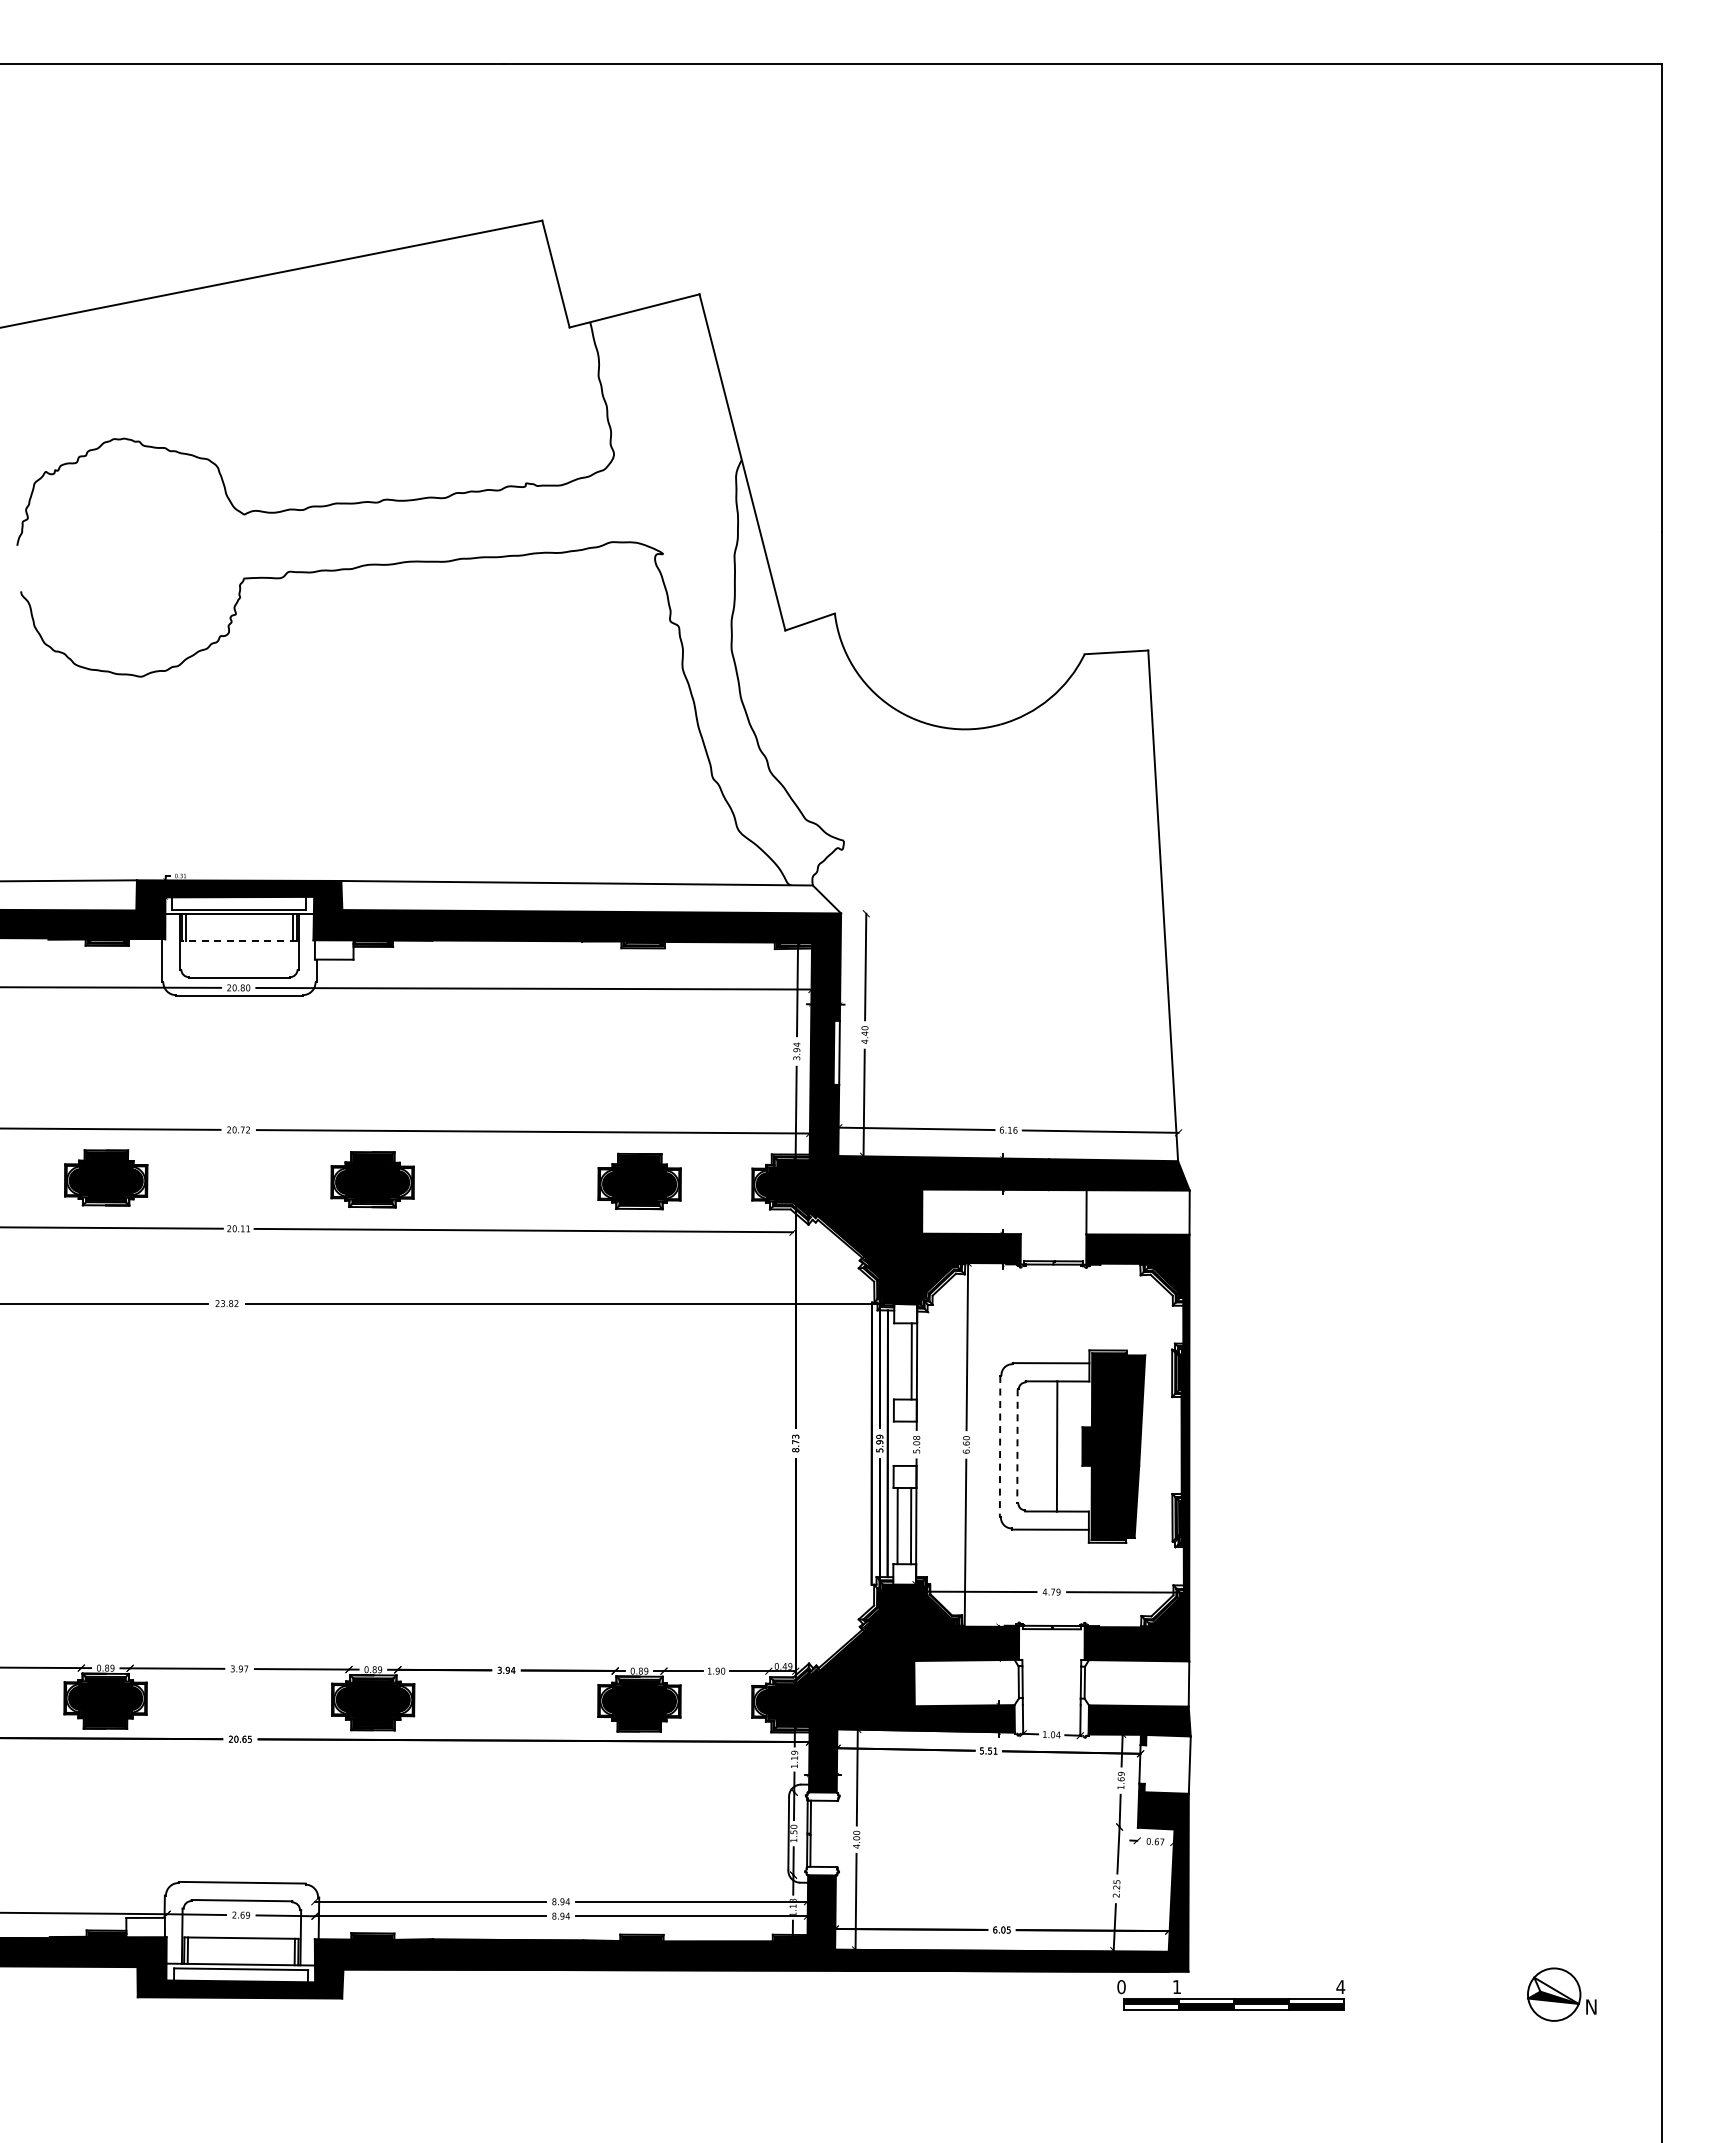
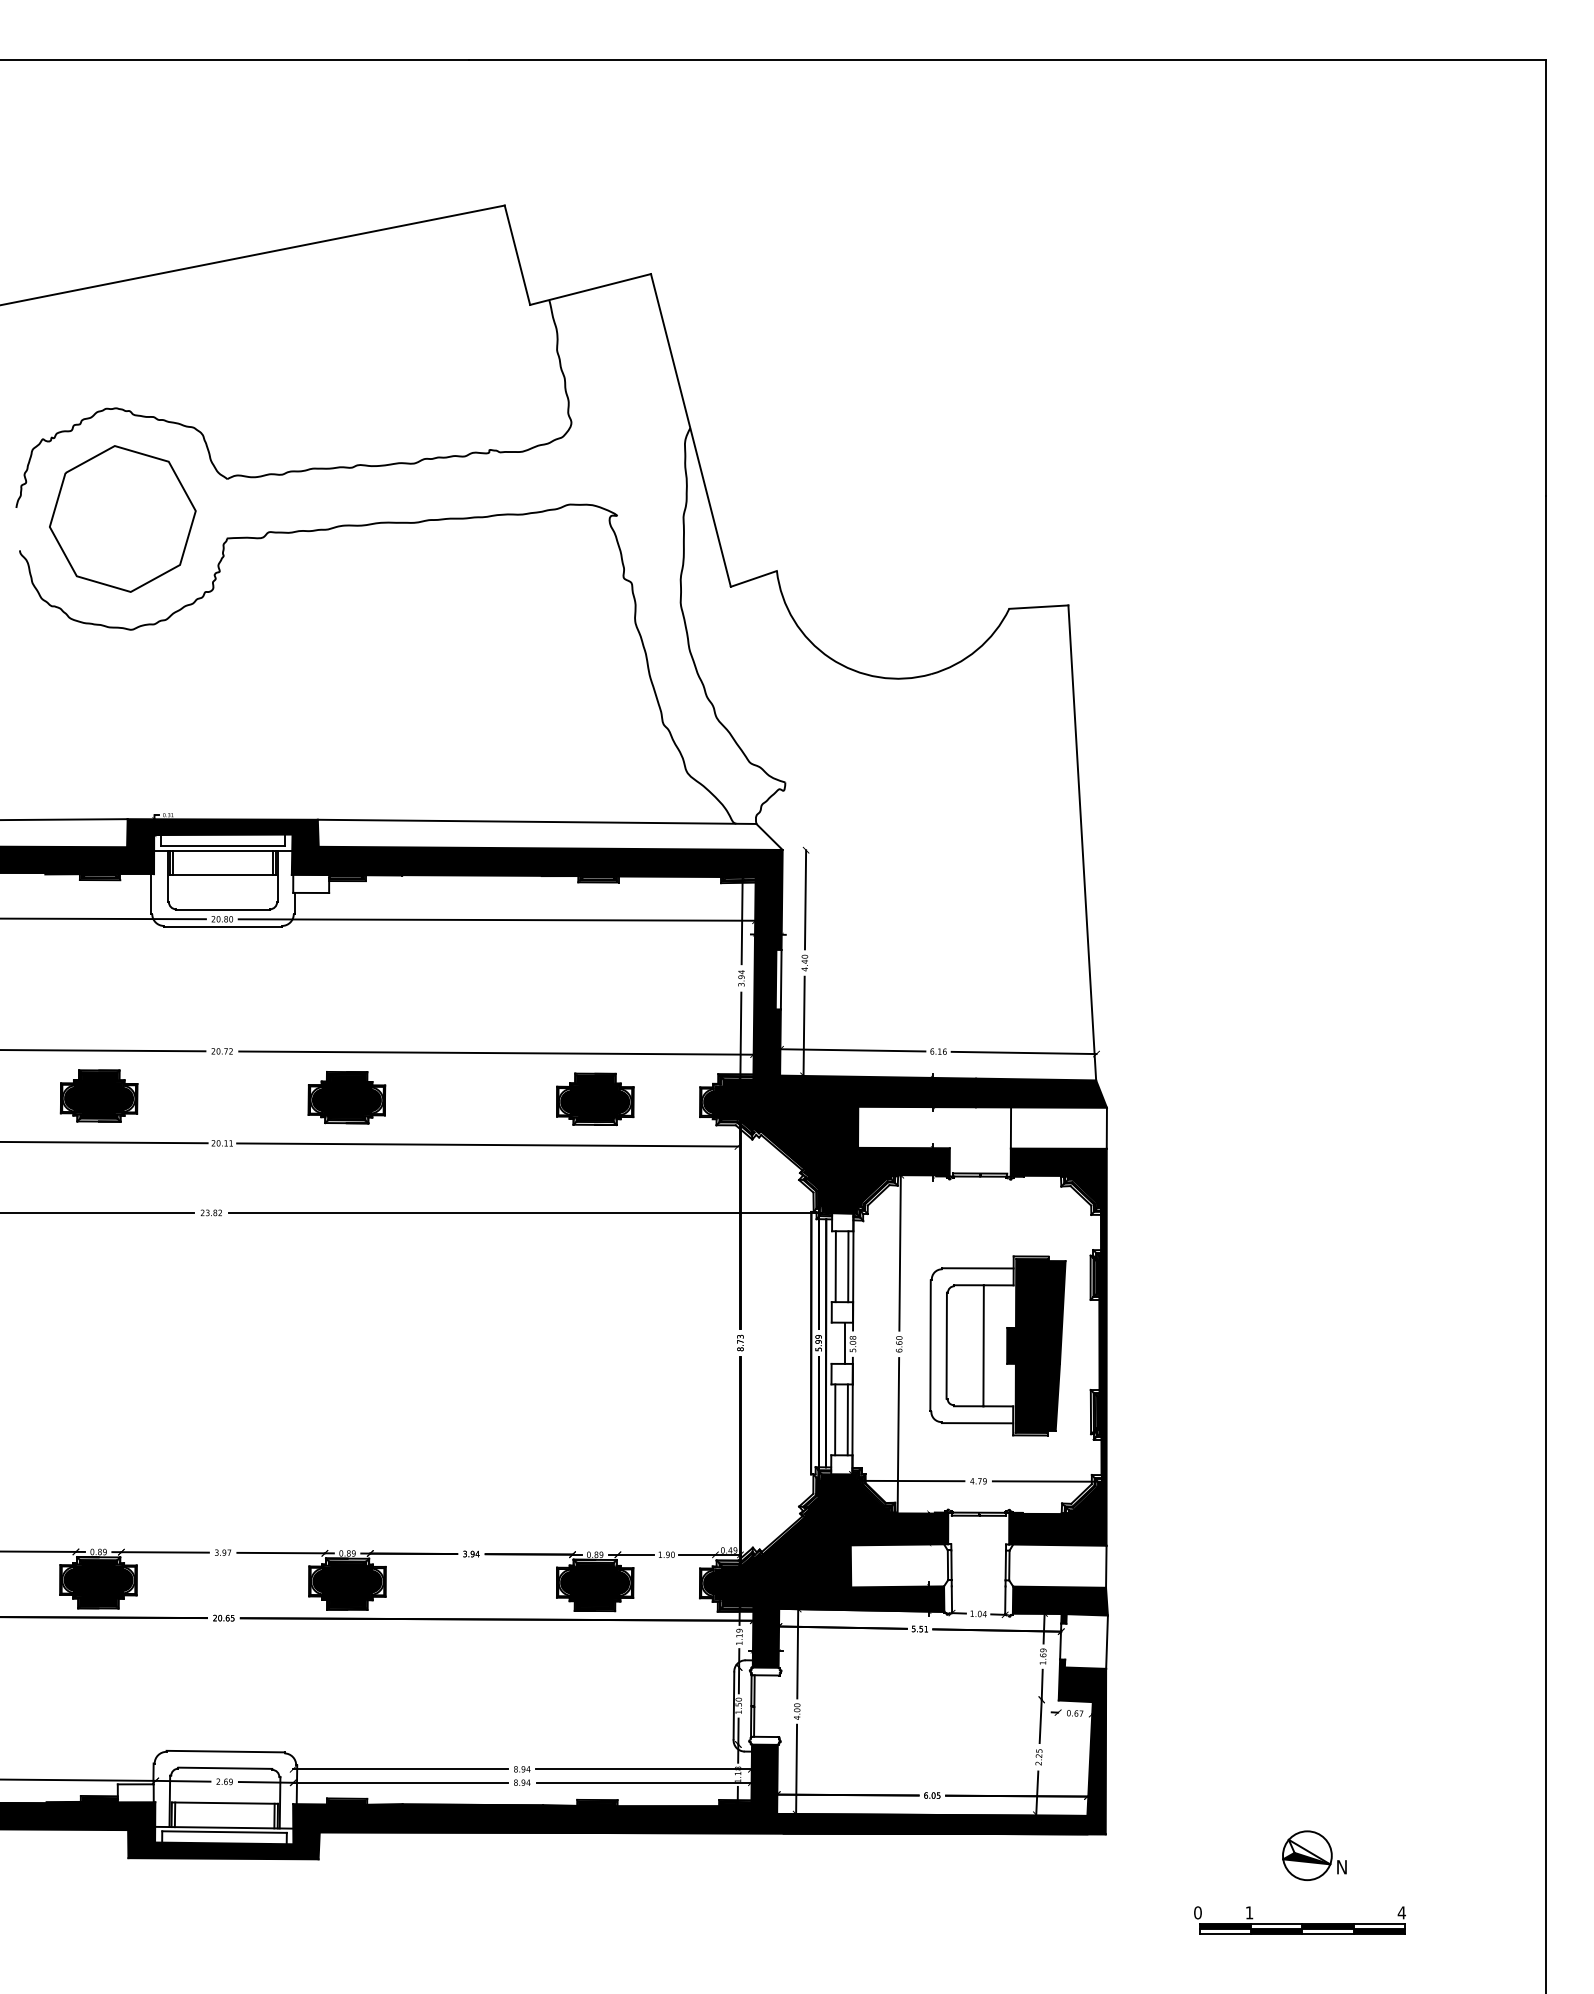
part: (131, 557) -> (122, 518), added
line: (238, 940) -> (222, 875), dashed -> solid
line: (898, 1361) -> (836, 1266), added
line: (907, 1443) -> (844, 1343), added
line: (1000, 1446) -> (930, 1345), dashed -> solid
line: (1017, 1446) -> (946, 1345), dashed -> solid
part: (1561, 1994) -> (1314, 1855), moved
part: (1231, 1995) -> (1300, 1920), moved

